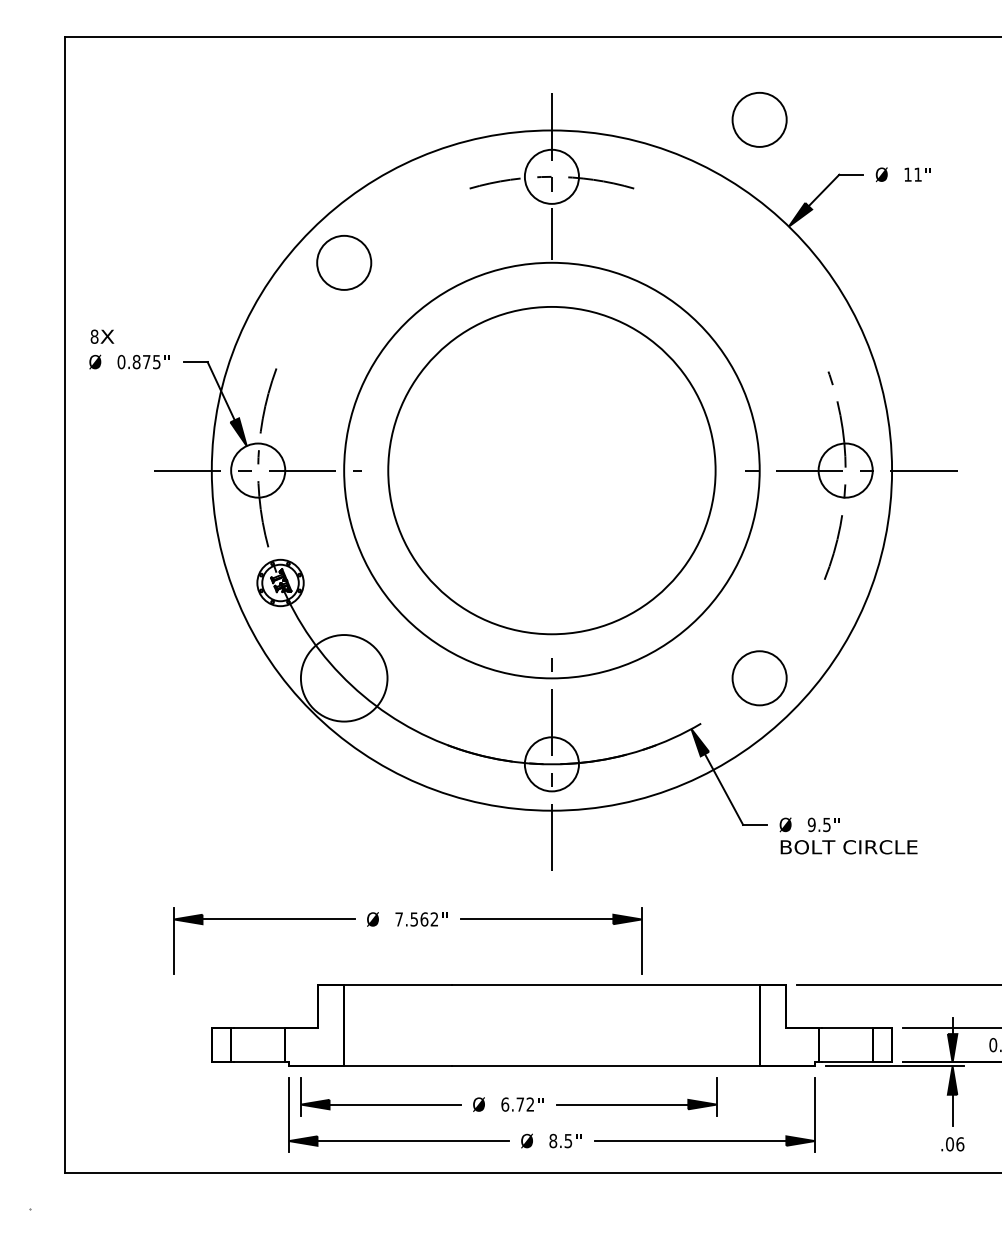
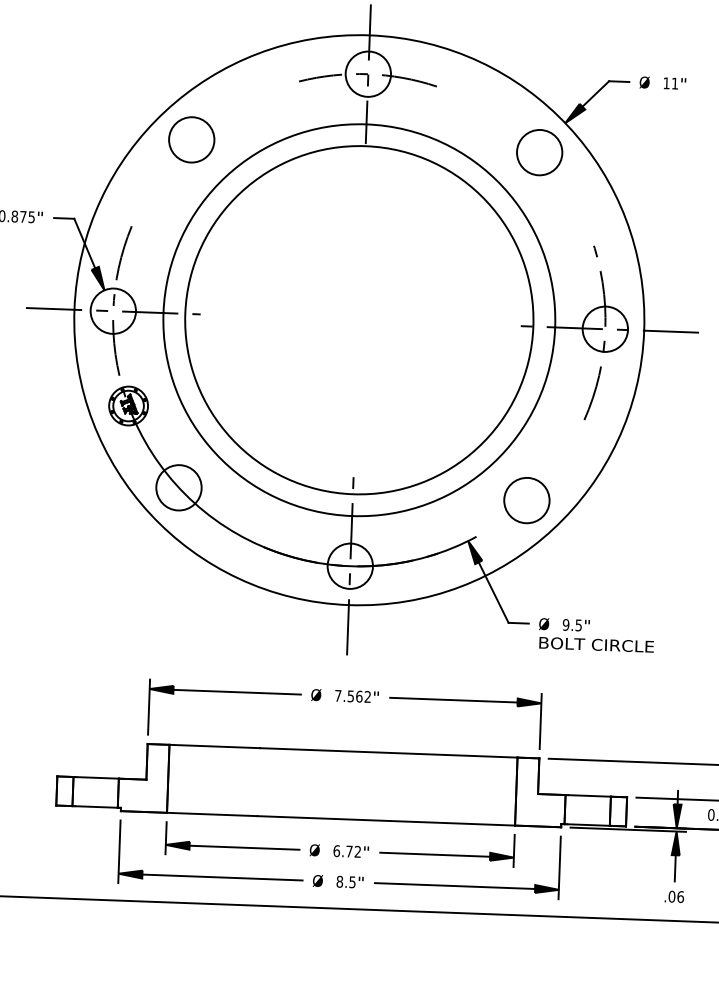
circle: (759, 119) -> (539, 152), moved
circle: (551, 470) -> (358, 320), size x1.43
circle: (344, 678) -> (179, 487), size x0.62
part: (407, 926) -> (344, 702), moved
part: (508, 1096) -> (339, 844), moved

